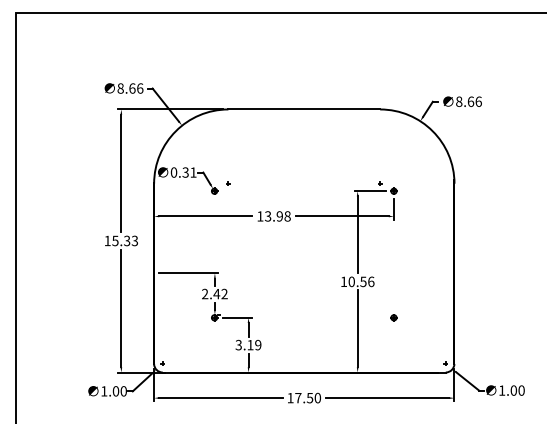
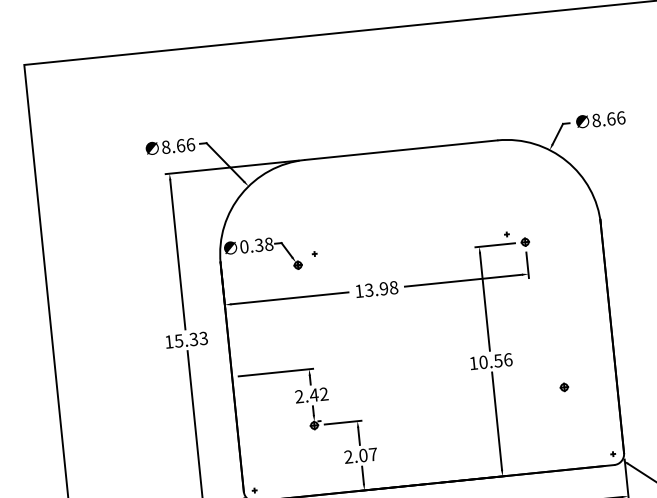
text: (193, 172) -> (269, 244), 0.31 -> 0.38
part: (393, 317) -> (563, 387), moved
text: (248, 344) -> (360, 454), 3.19 -> 2.07

